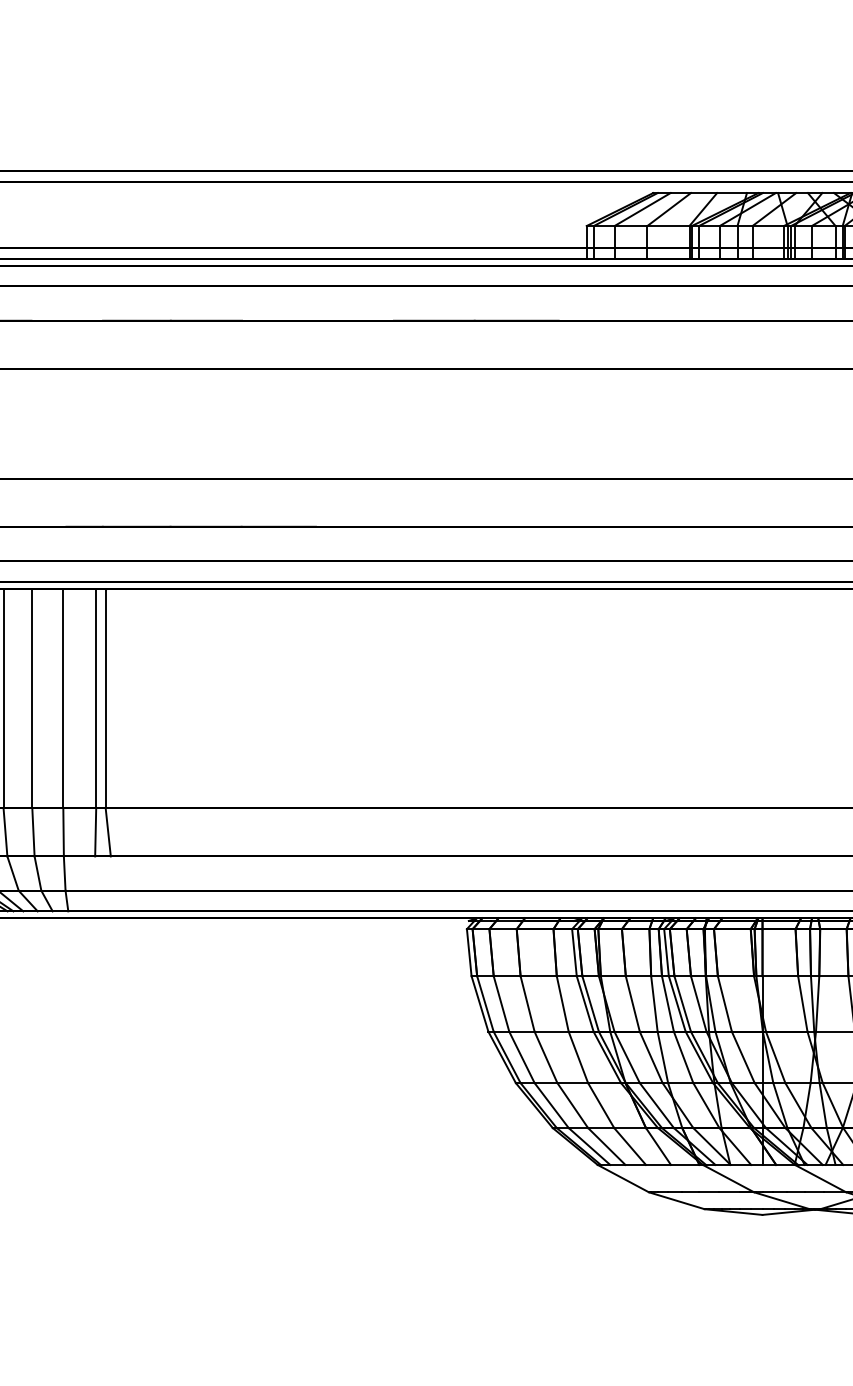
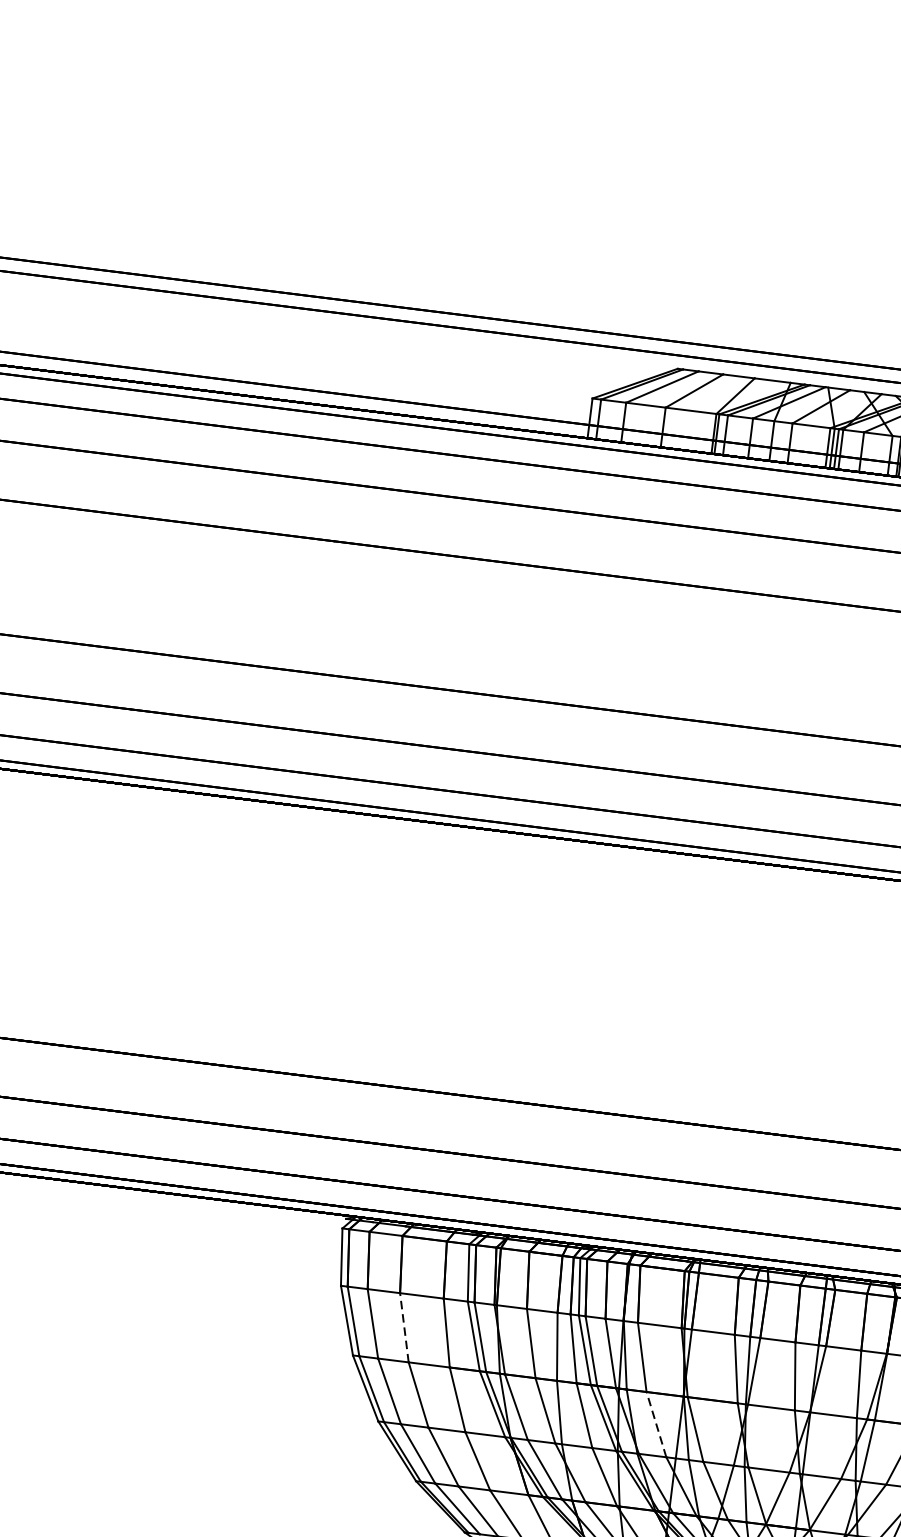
line: (527, 1003) -> (404, 1327), solid -> dashed
line: (743, 1056) -> (656, 1423), solid -> dashed

